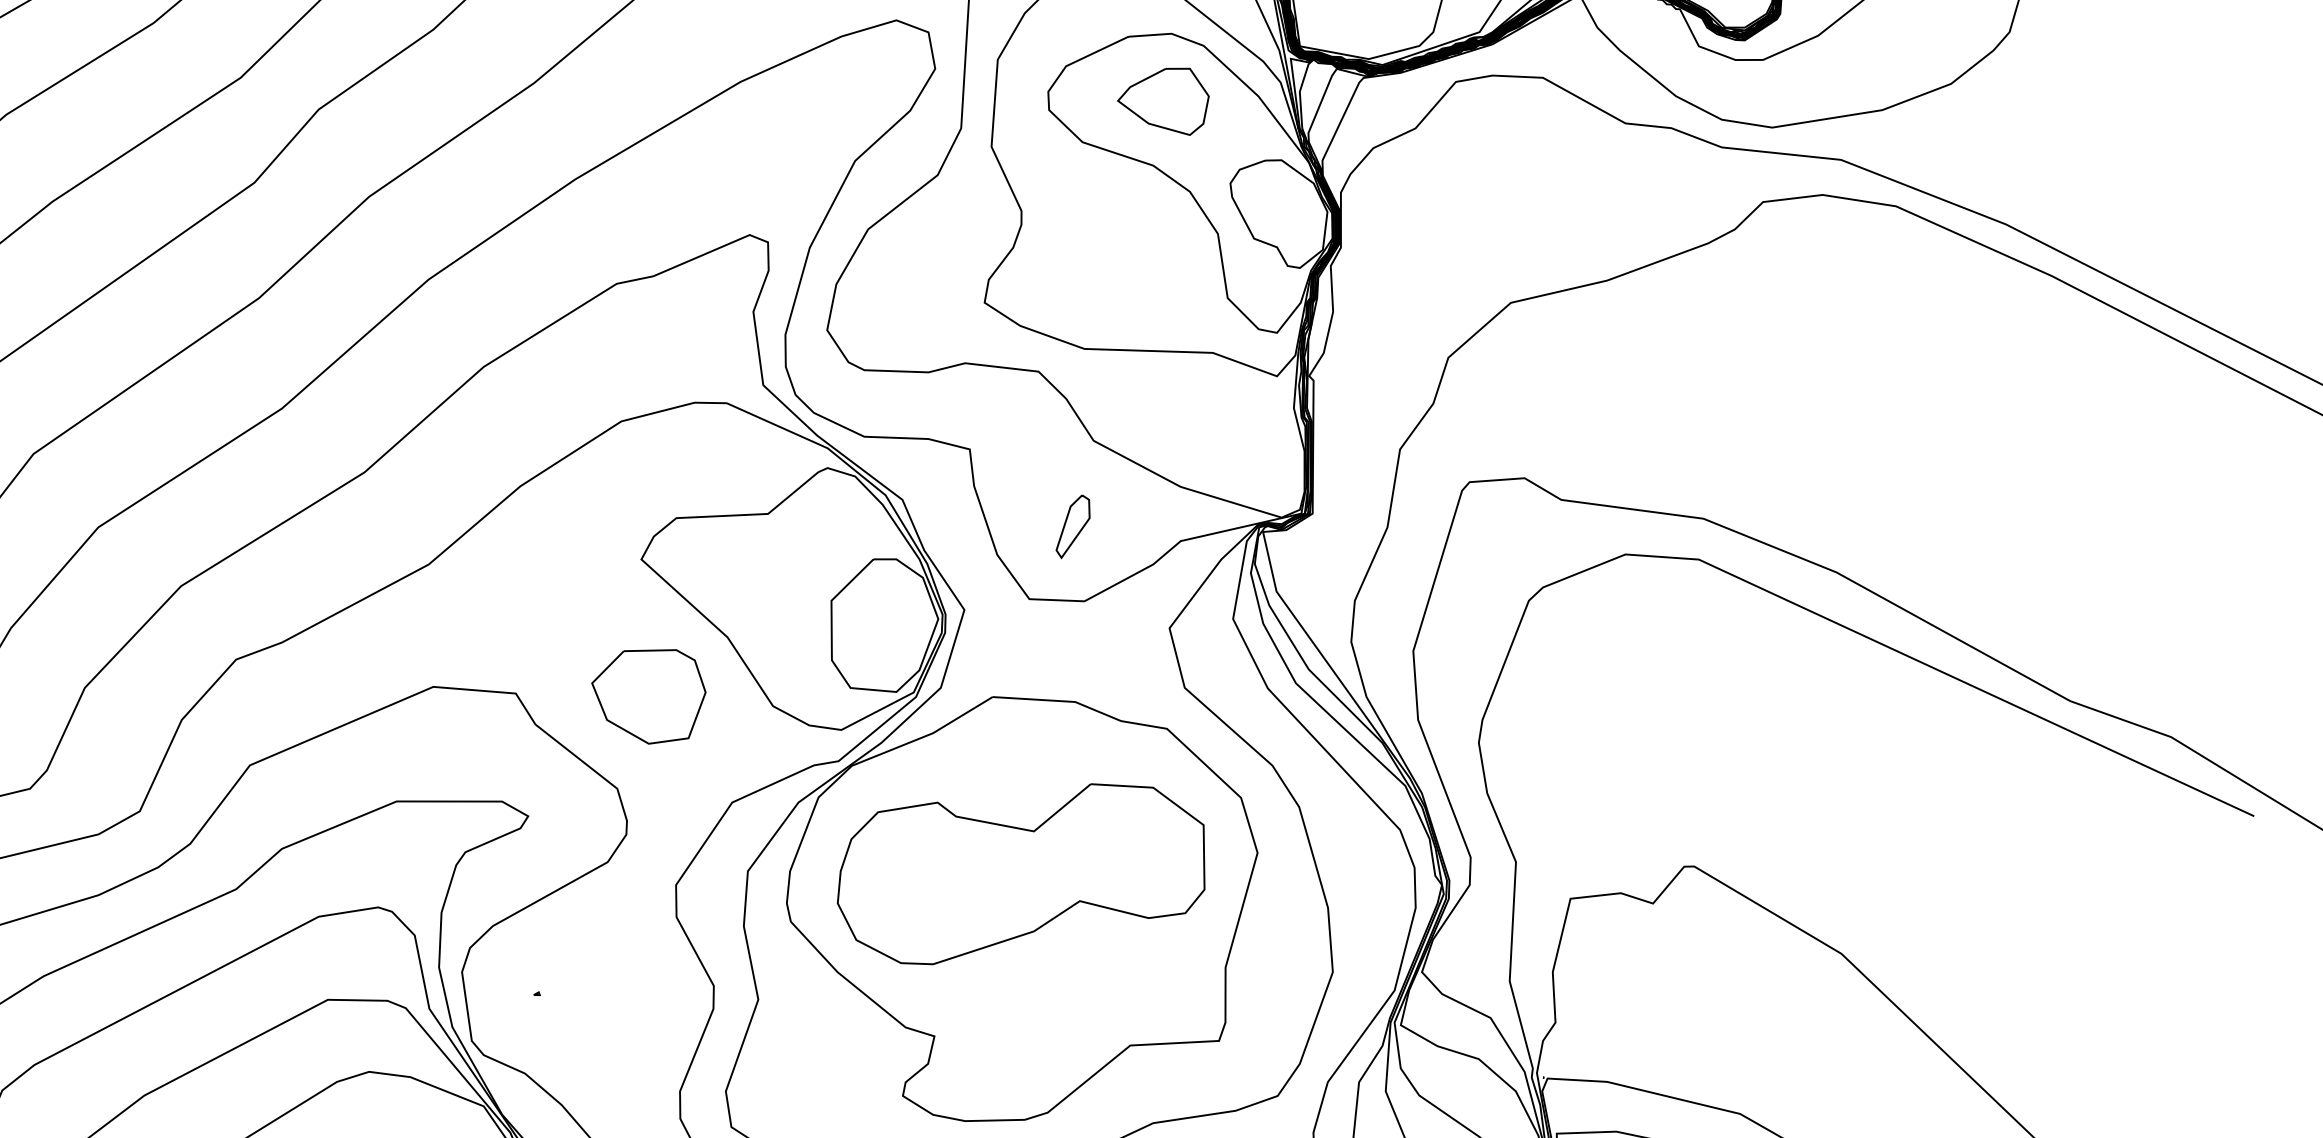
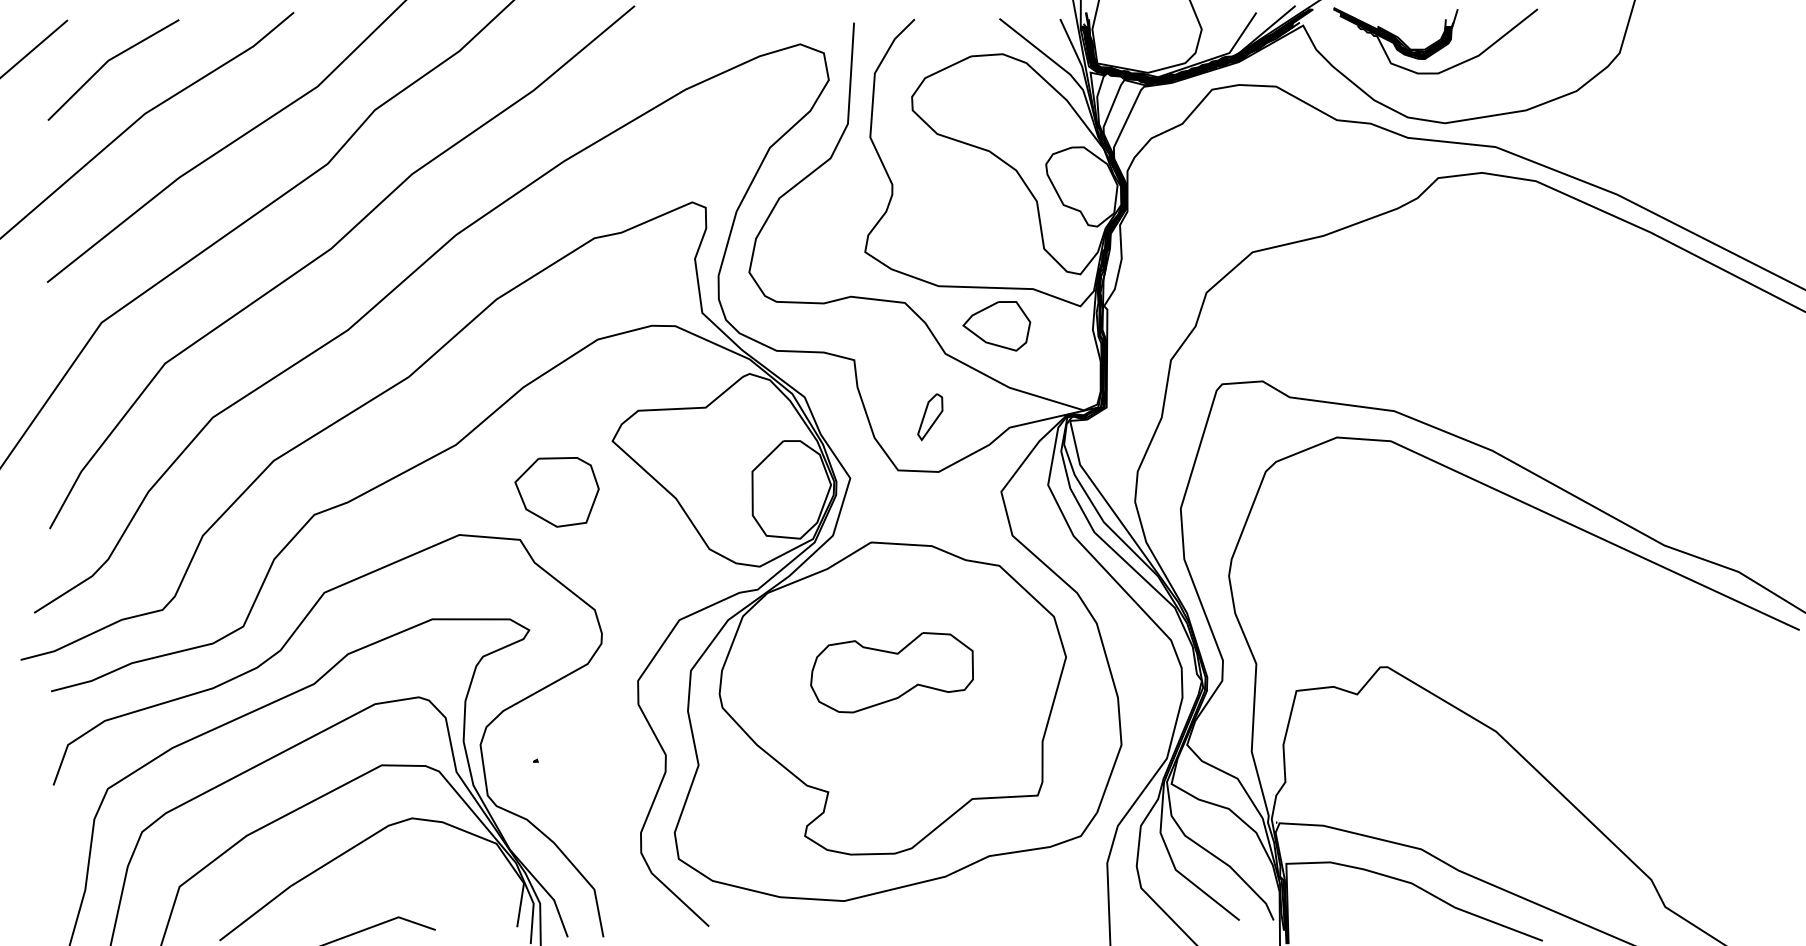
part: (1162, 102) -> (996, 326), moved
part: (648, 697) -> (556, 492), moved
part: (1020, 873) -> (891, 672), size x0.6

